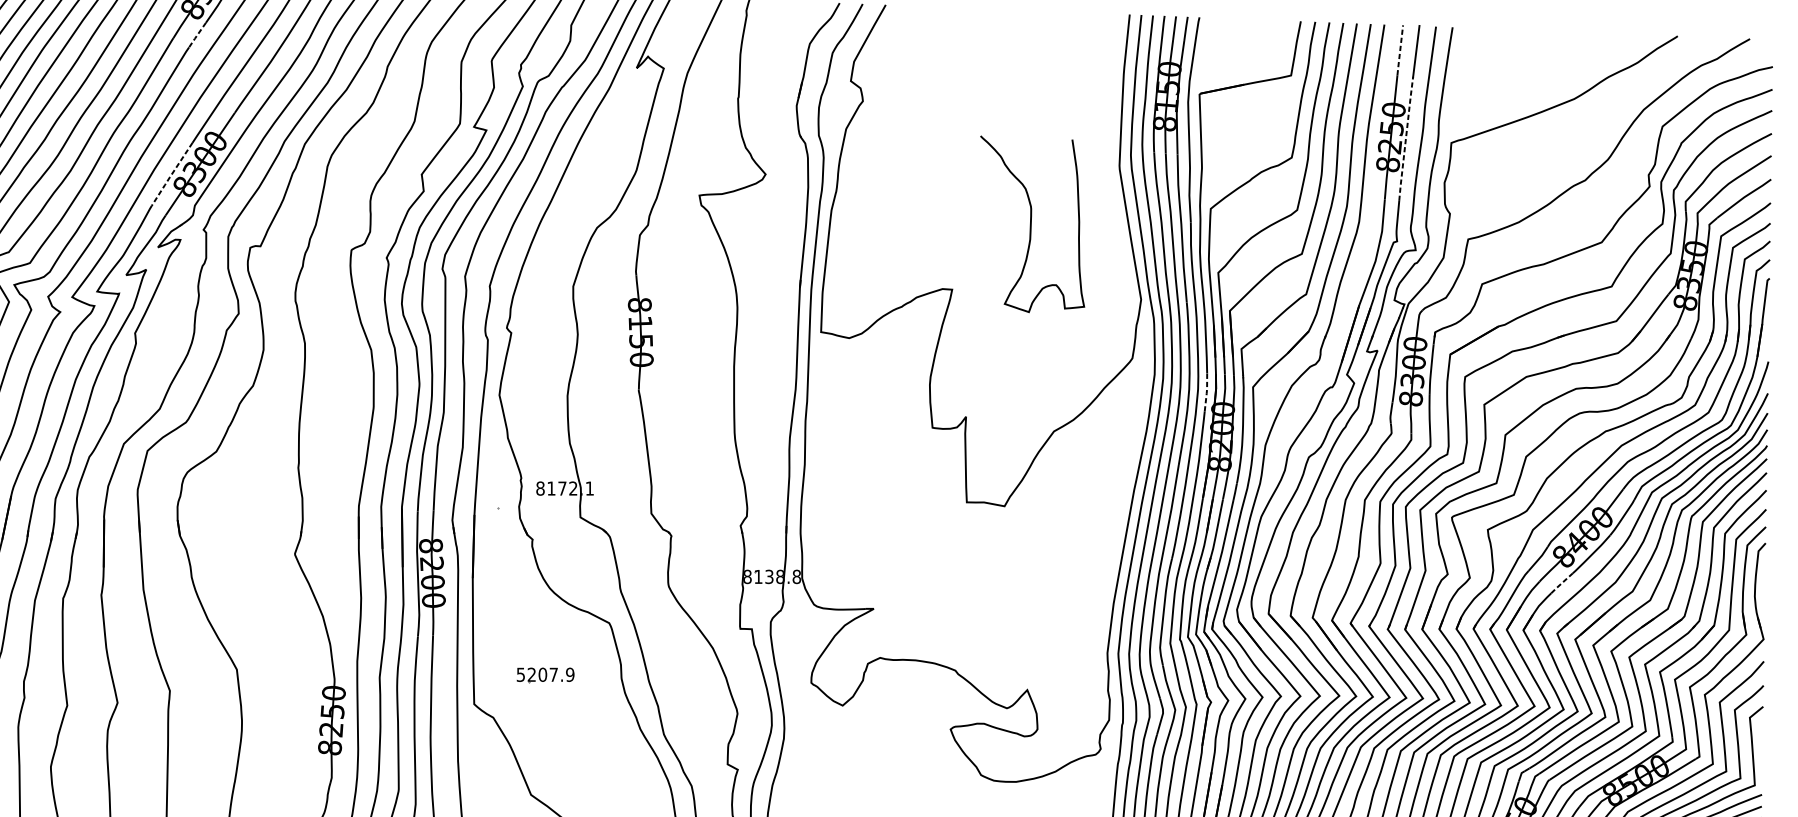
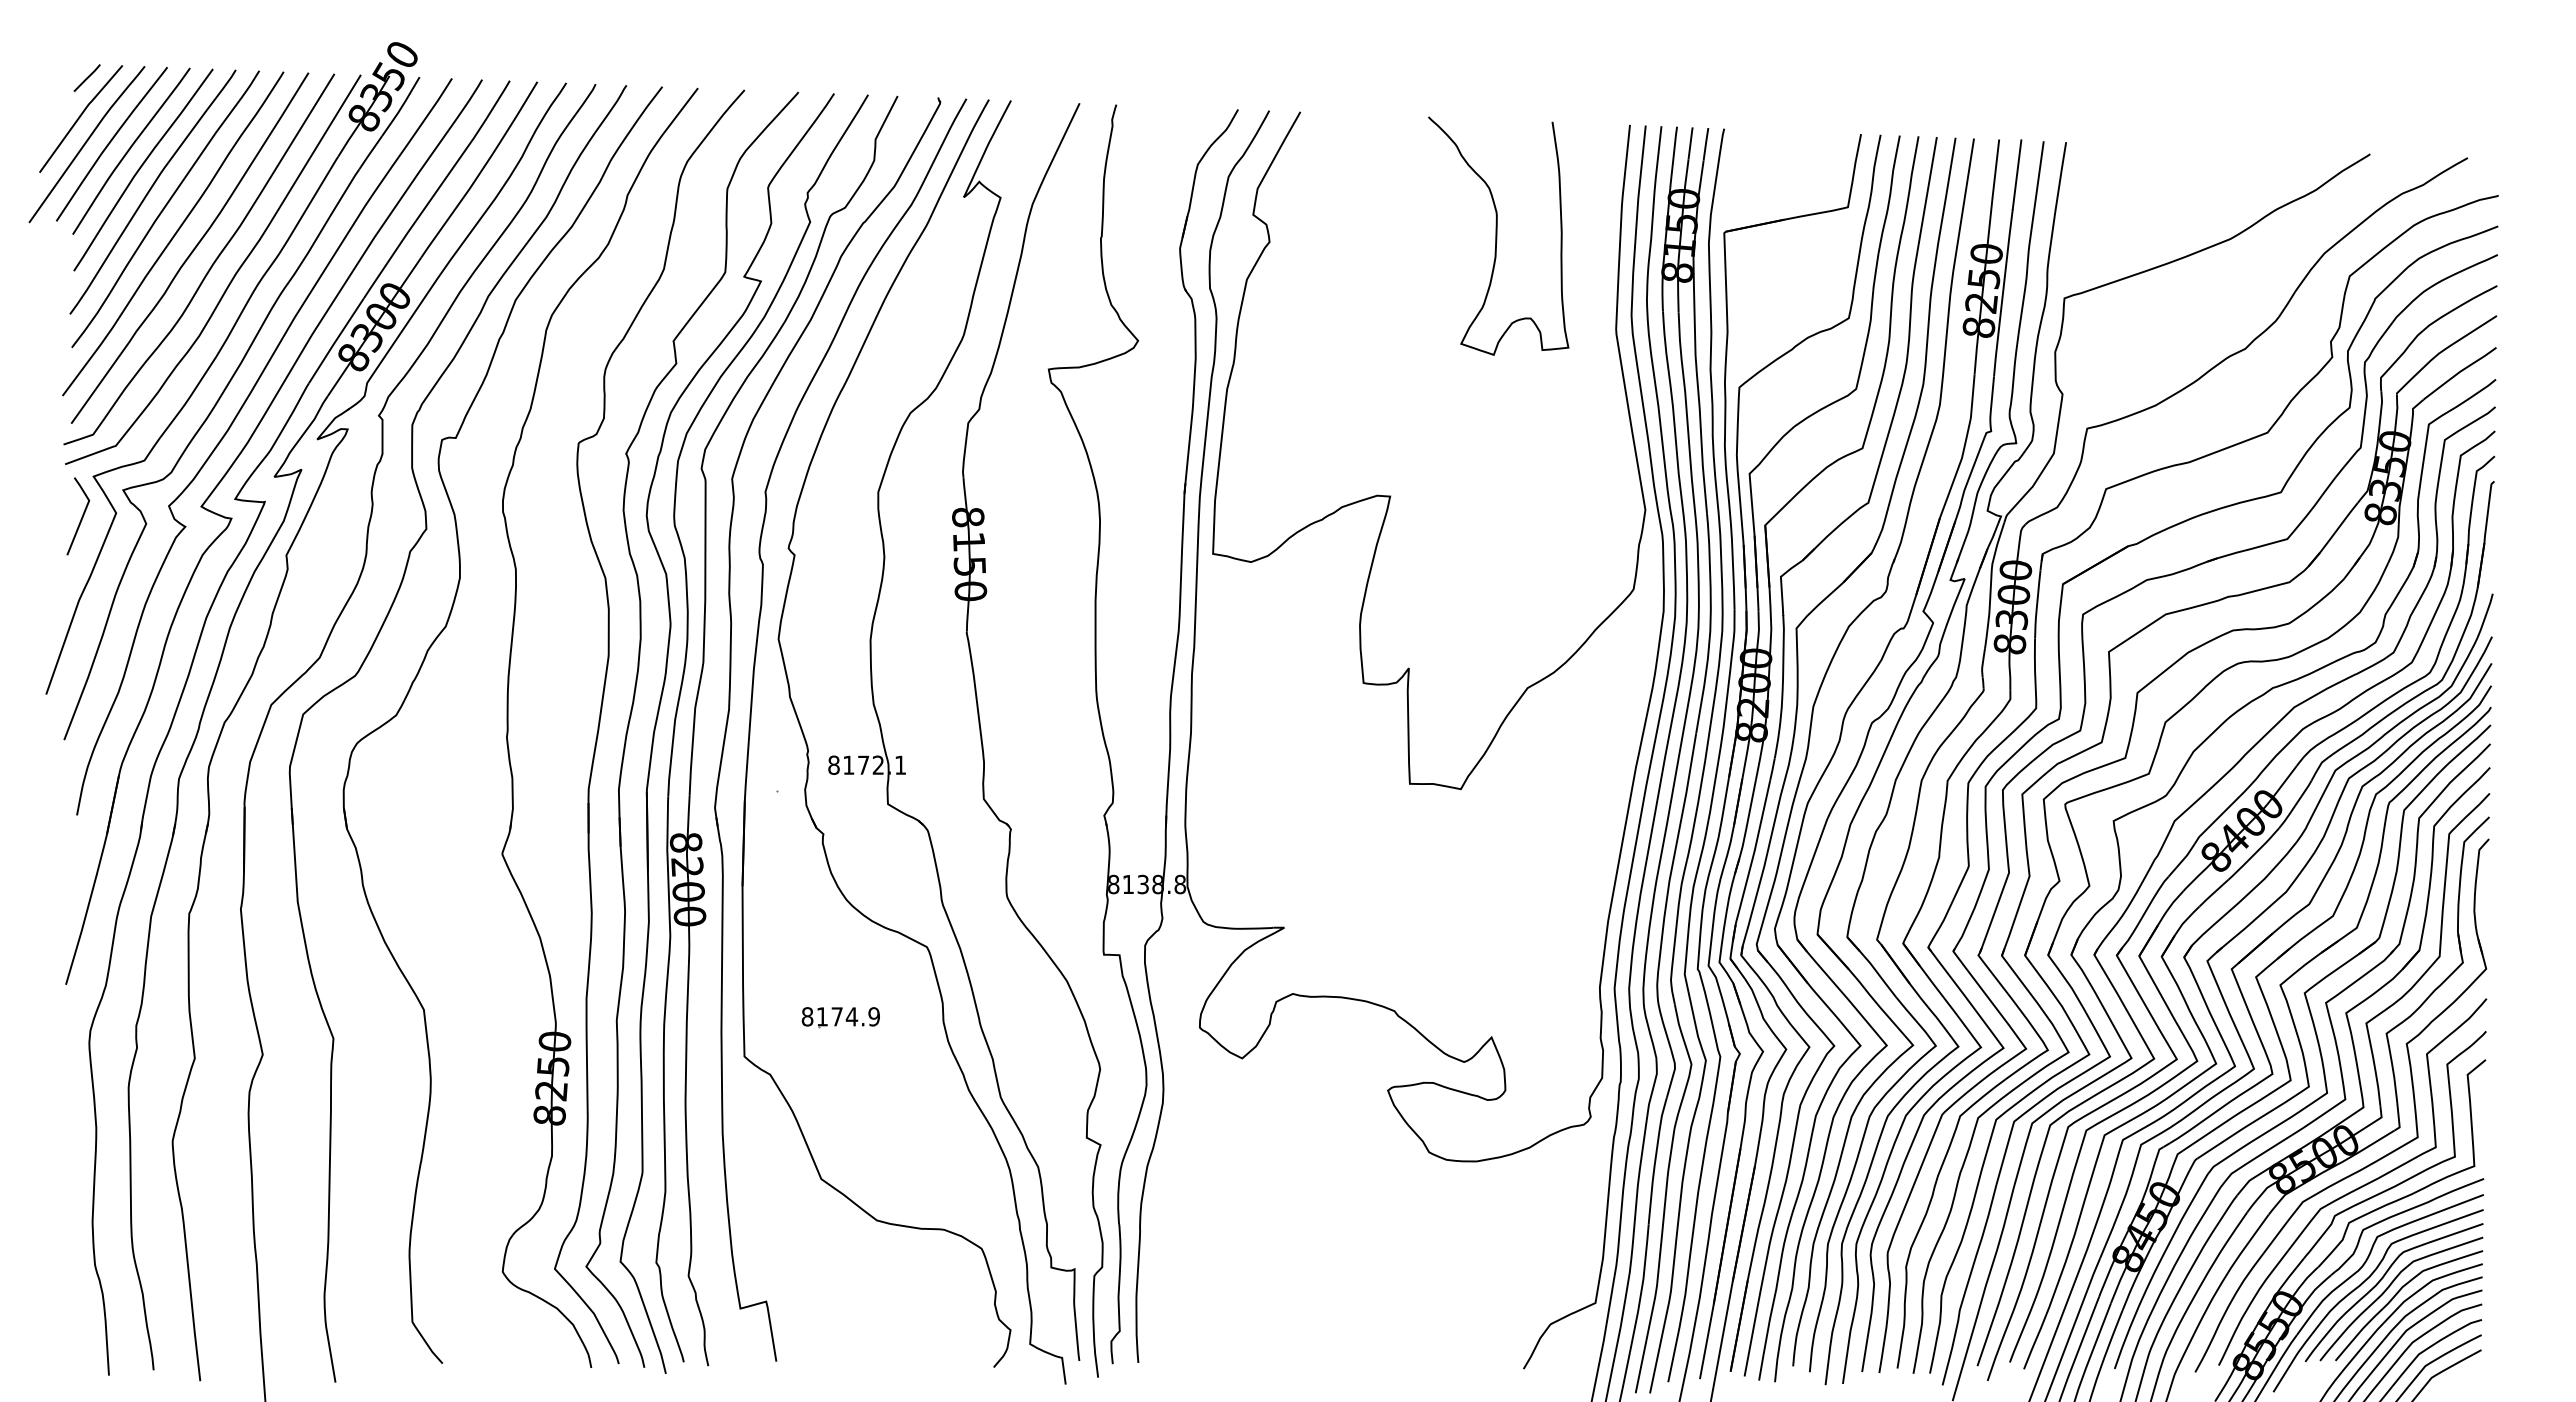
line: (196, 35) -> (369, 153), dashed -> solid
line: (1400, 50) -> (1995, 173), dashed -> solid
line: (1406, 138) -> (2003, 292), dashed -> solid
line: (171, 175) -> (335, 342), dashed -> solid
curve: (1031, 223) -> (1497, 235), moved
line: (1207, 392) -> (1734, 635), dashed -> solid
line: (1561, 583) -> (2213, 893), dashed -> solid
text: (537, 674) -> (829, 1016), 5207.9 -> 8174.9

